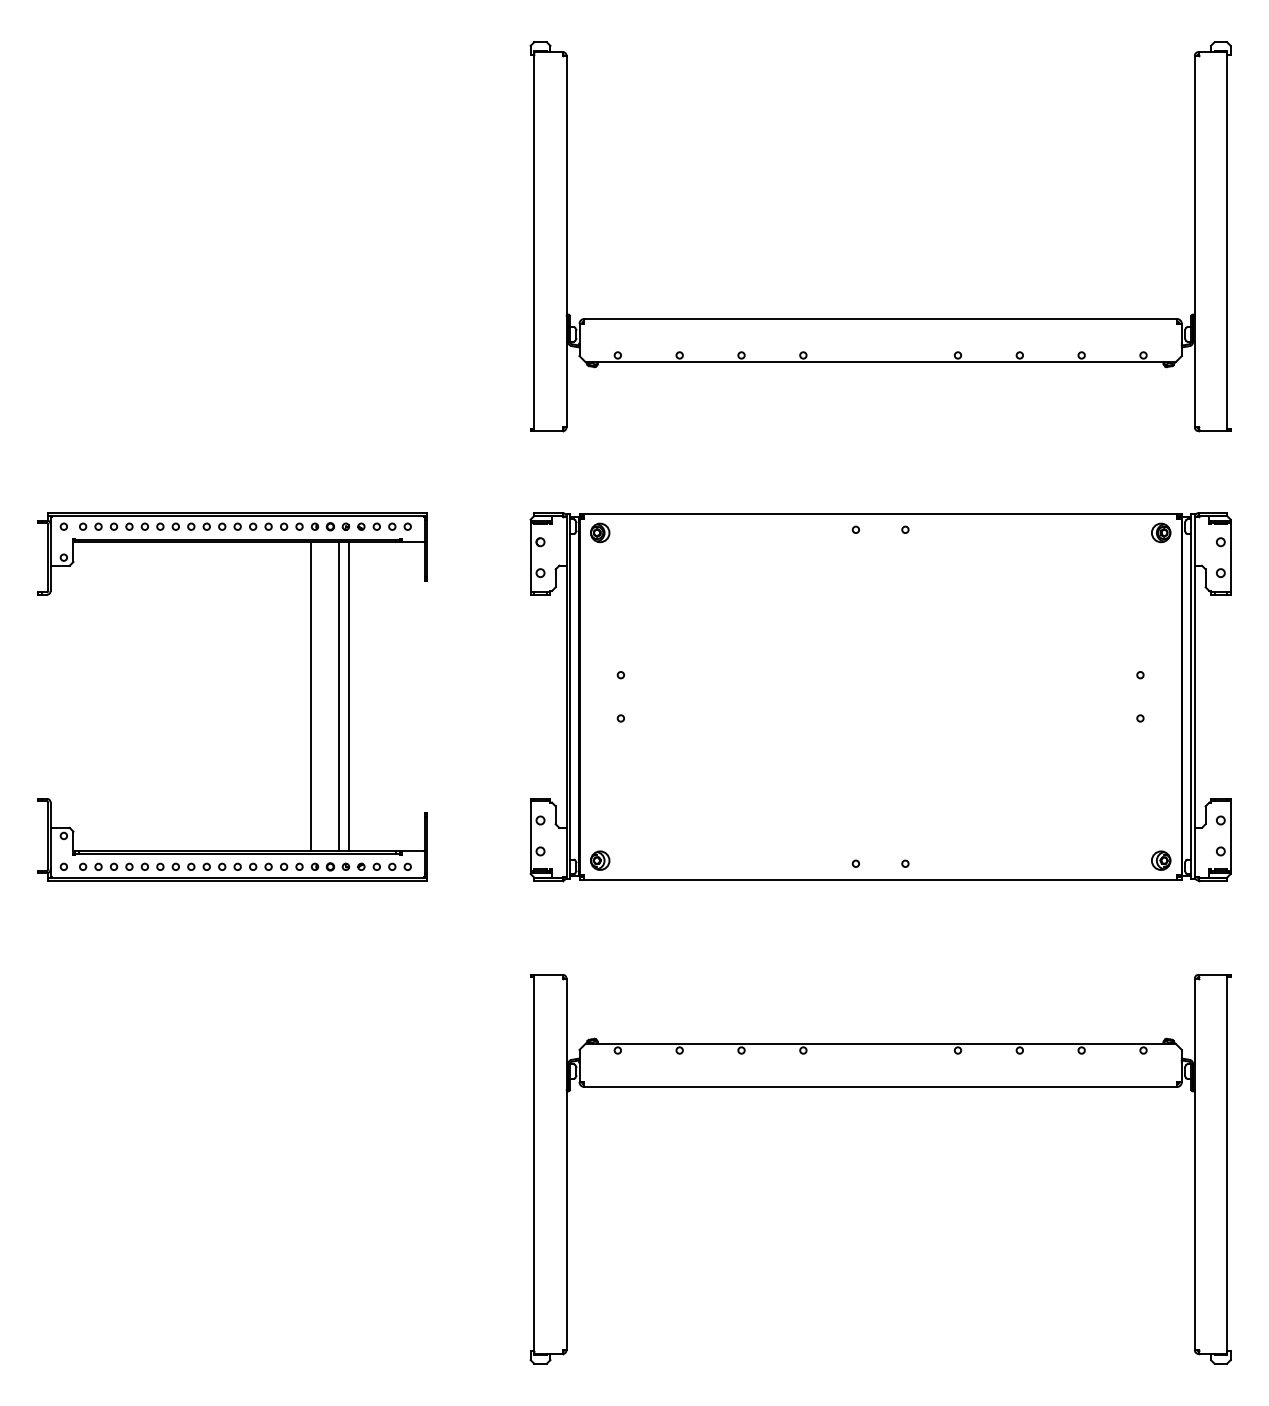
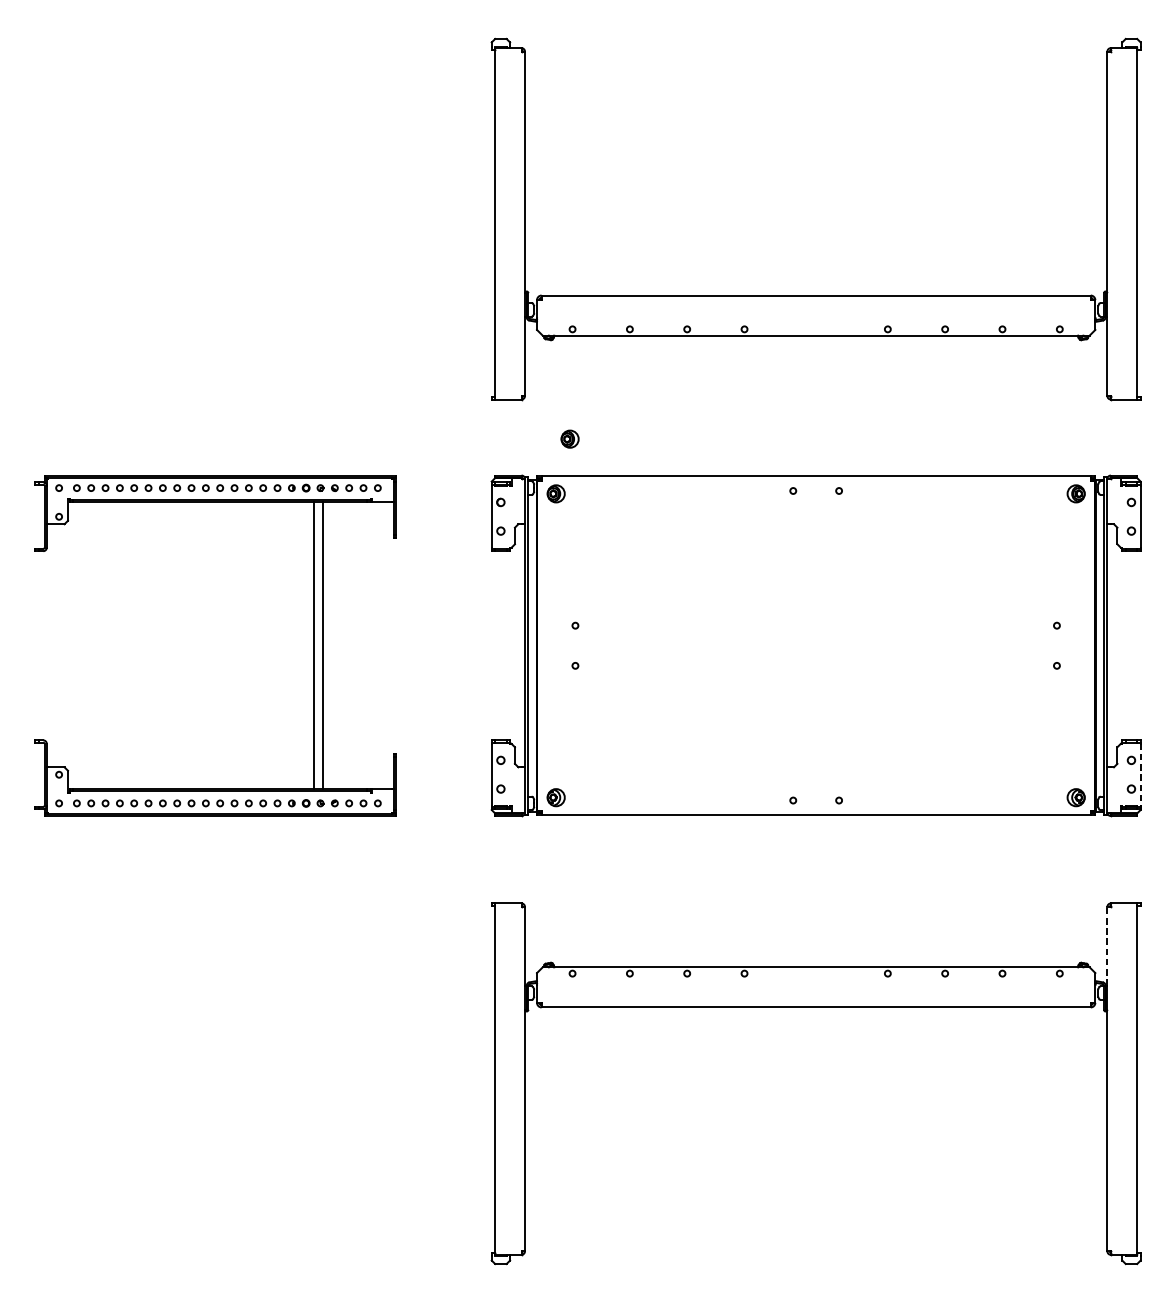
part: (615, 473) -> (570, 438), added
line: (310, 696) -> (287, 645), removed
line: (1230, 836) -> (1140, 775), solid -> dashed
line: (1194, 1021) -> (1107, 946), solid -> dashed

